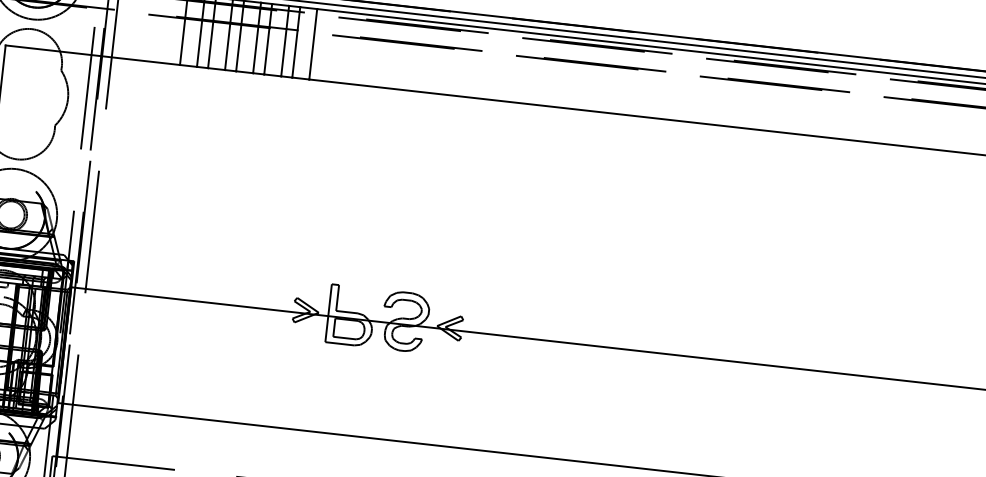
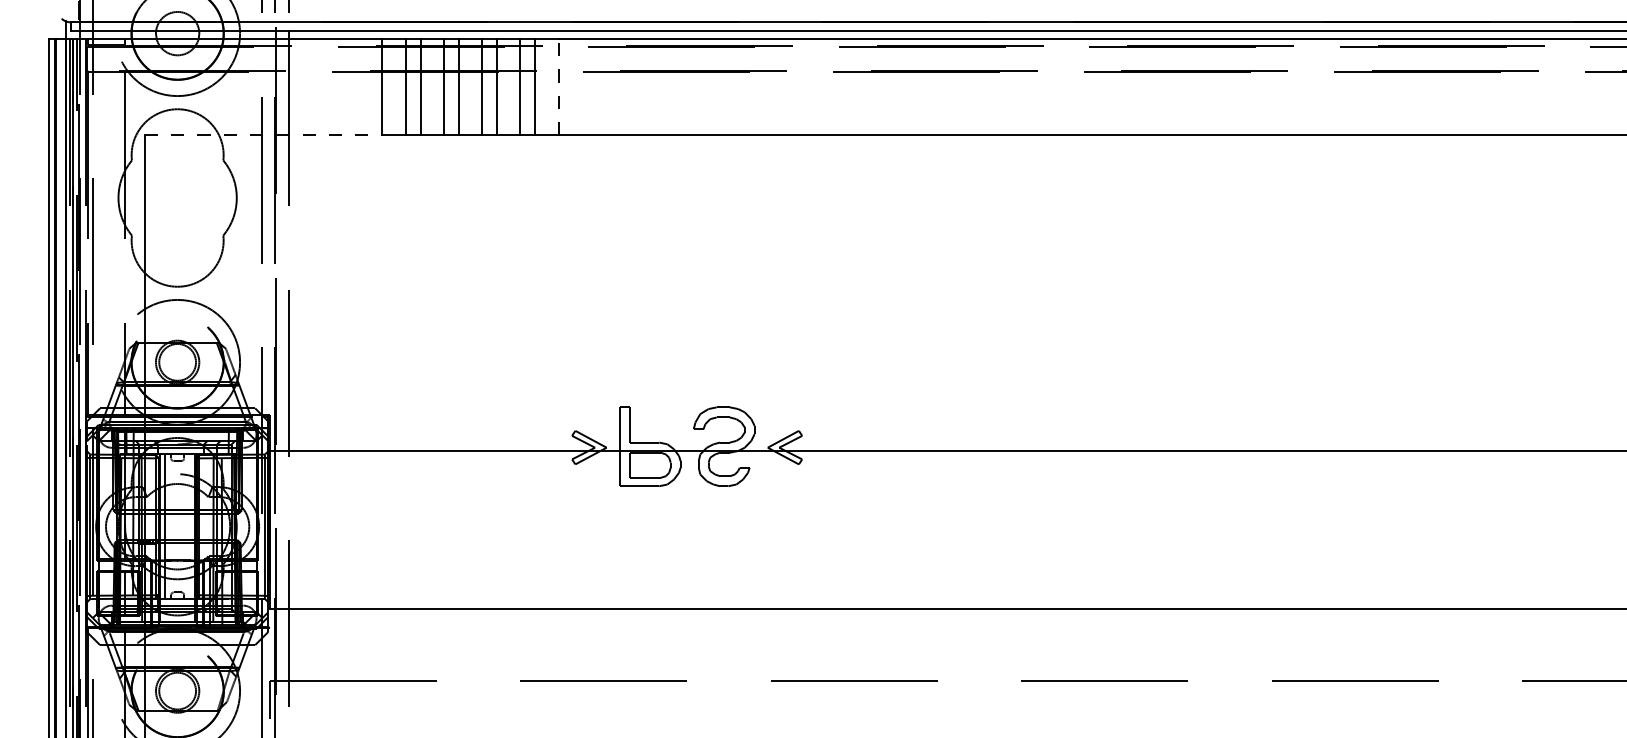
line: (313, 44) -> (558, 87), solid -> dashed
line: (92, 55) -> (263, 135), solid -> dashed

